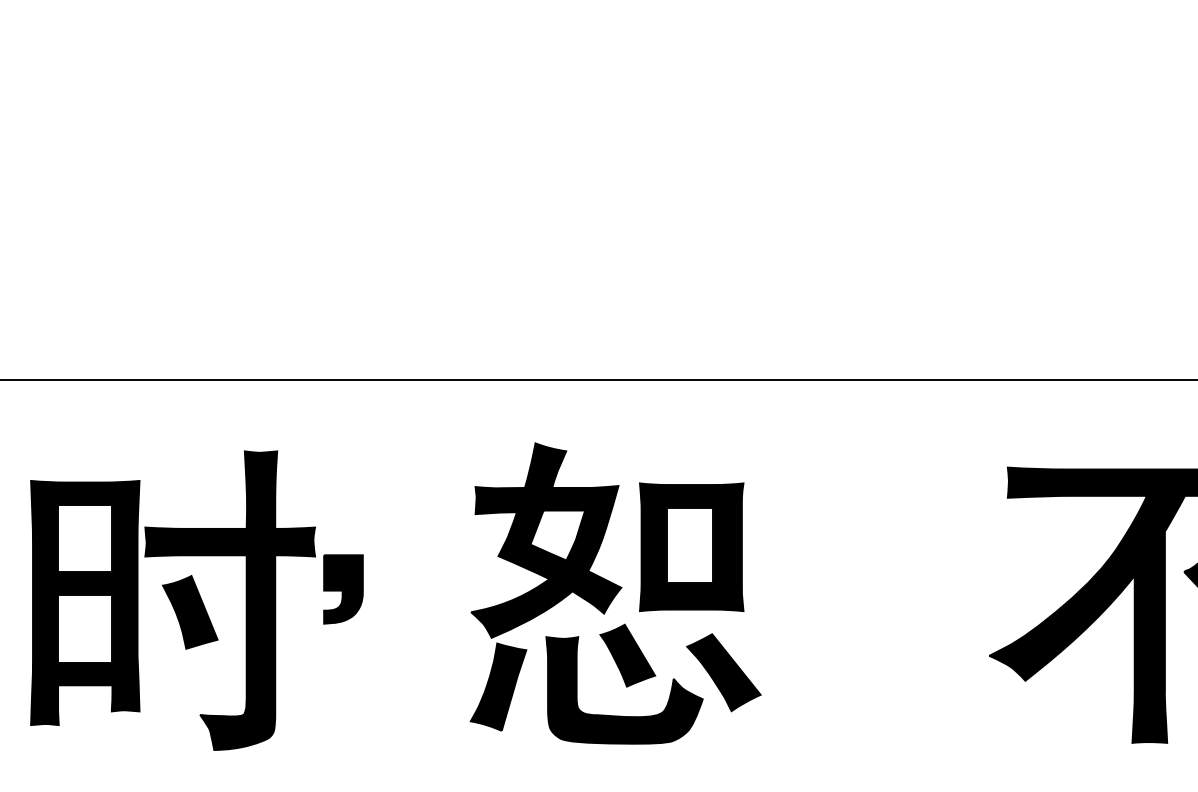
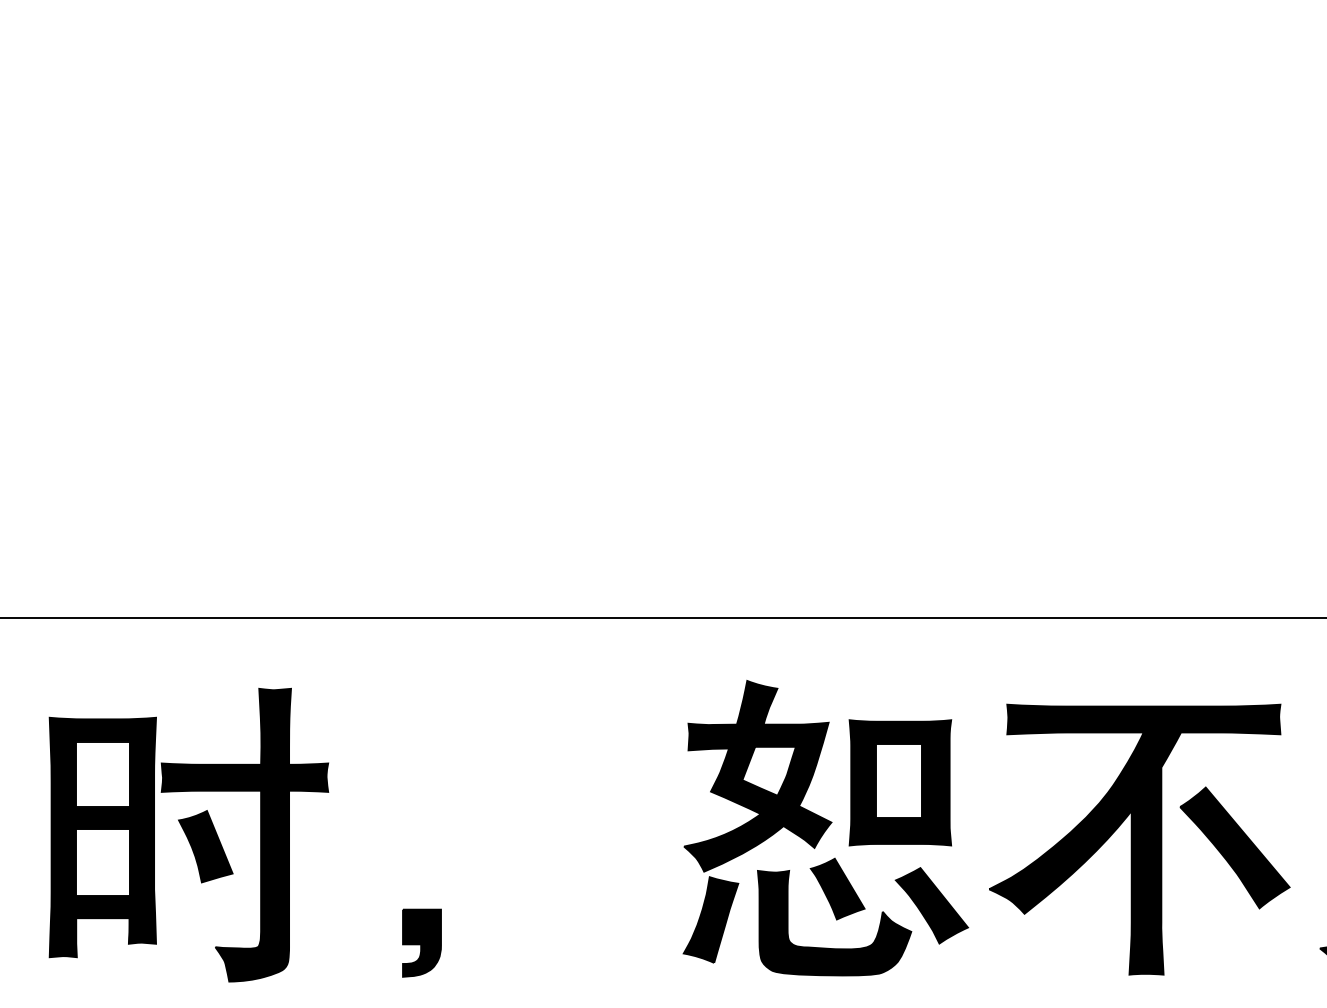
part: (342, 588) -> (421, 942), moved
part: (615, 593) -> (825, 828), moved

